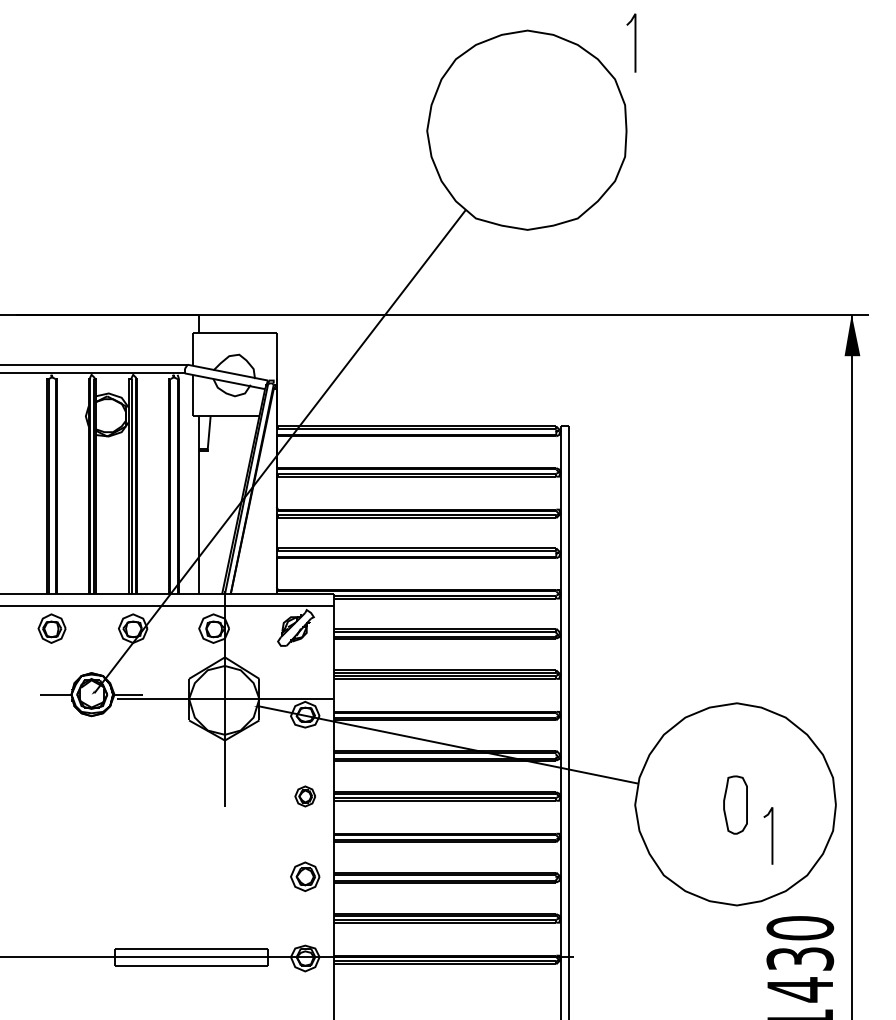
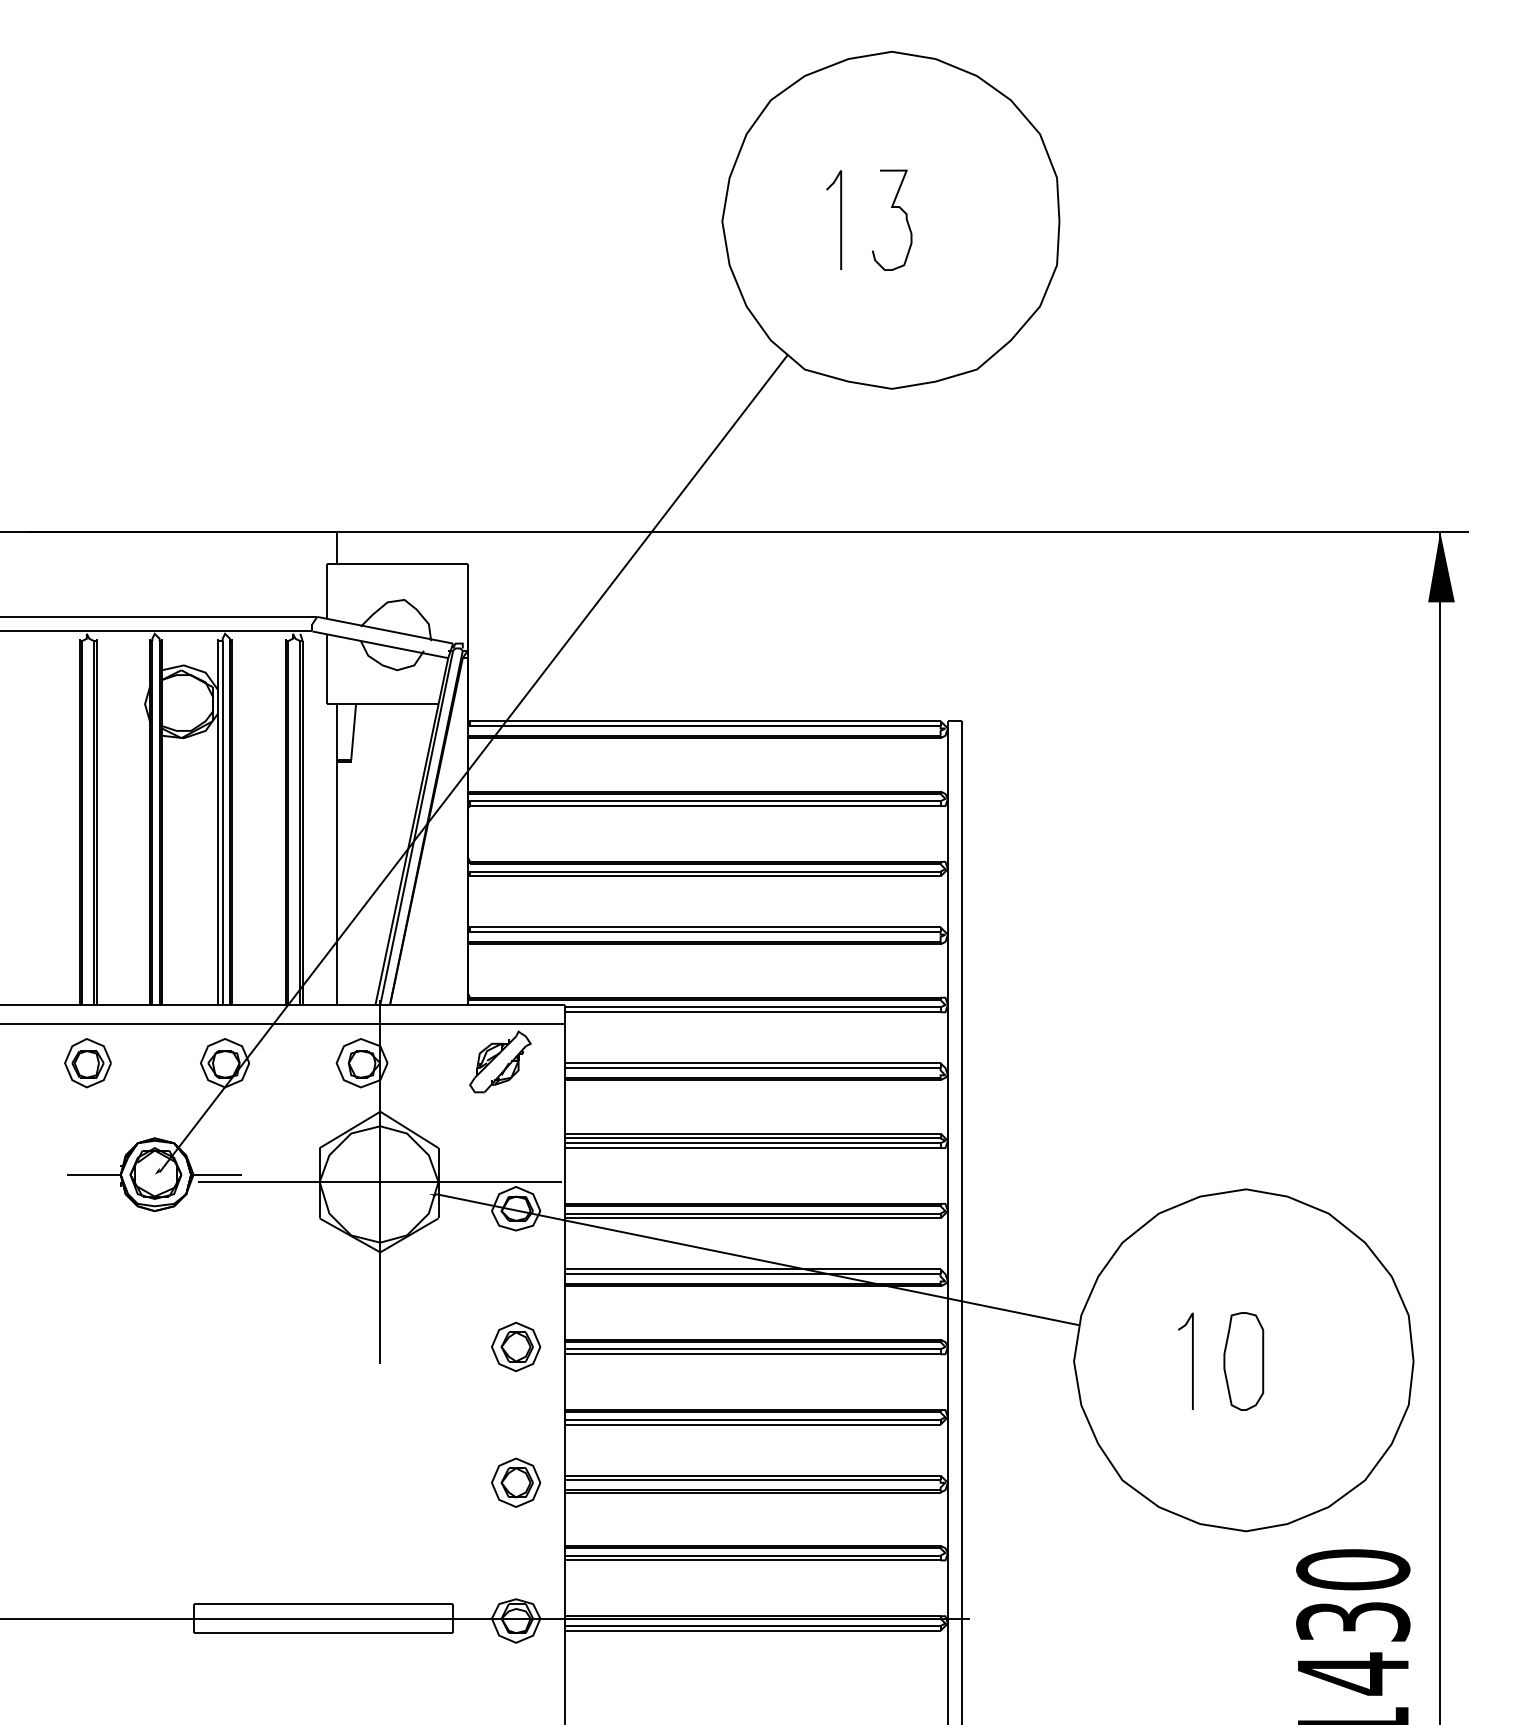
line: (634, 42) -> (839, 219), moved
curve: (527, 123) -> (891, 208), added
part: (305, 796) -> (516, 1347), size x1.43
line: (771, 835) -> (1191, 1360), moved

